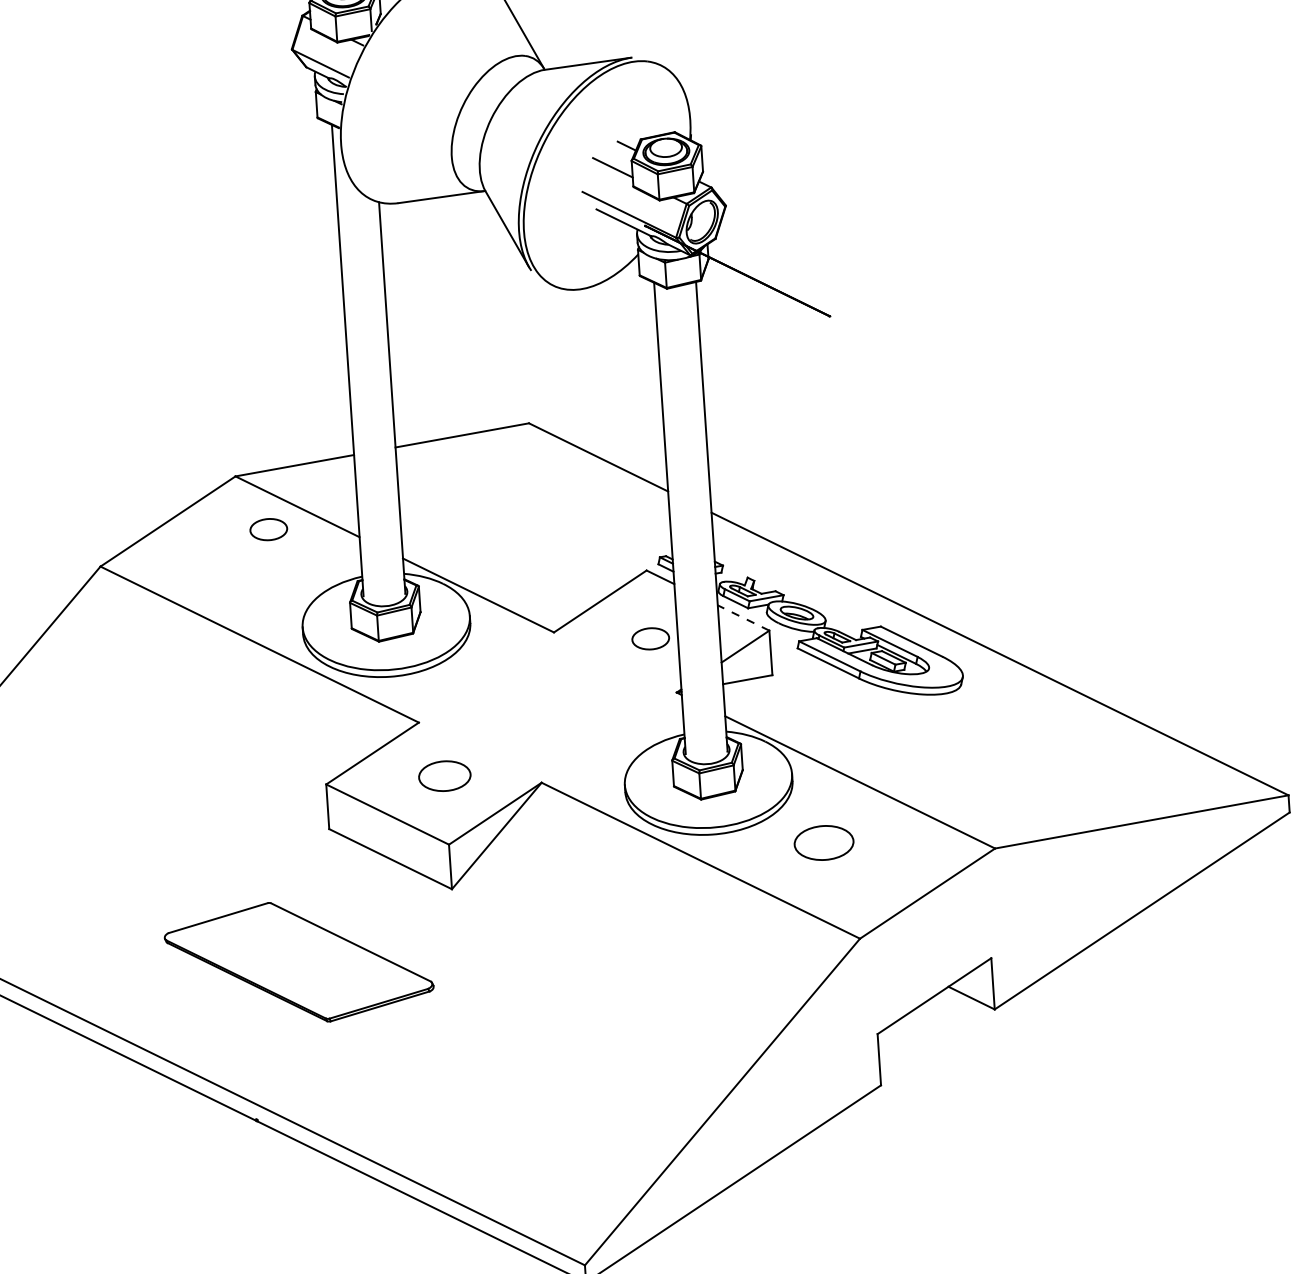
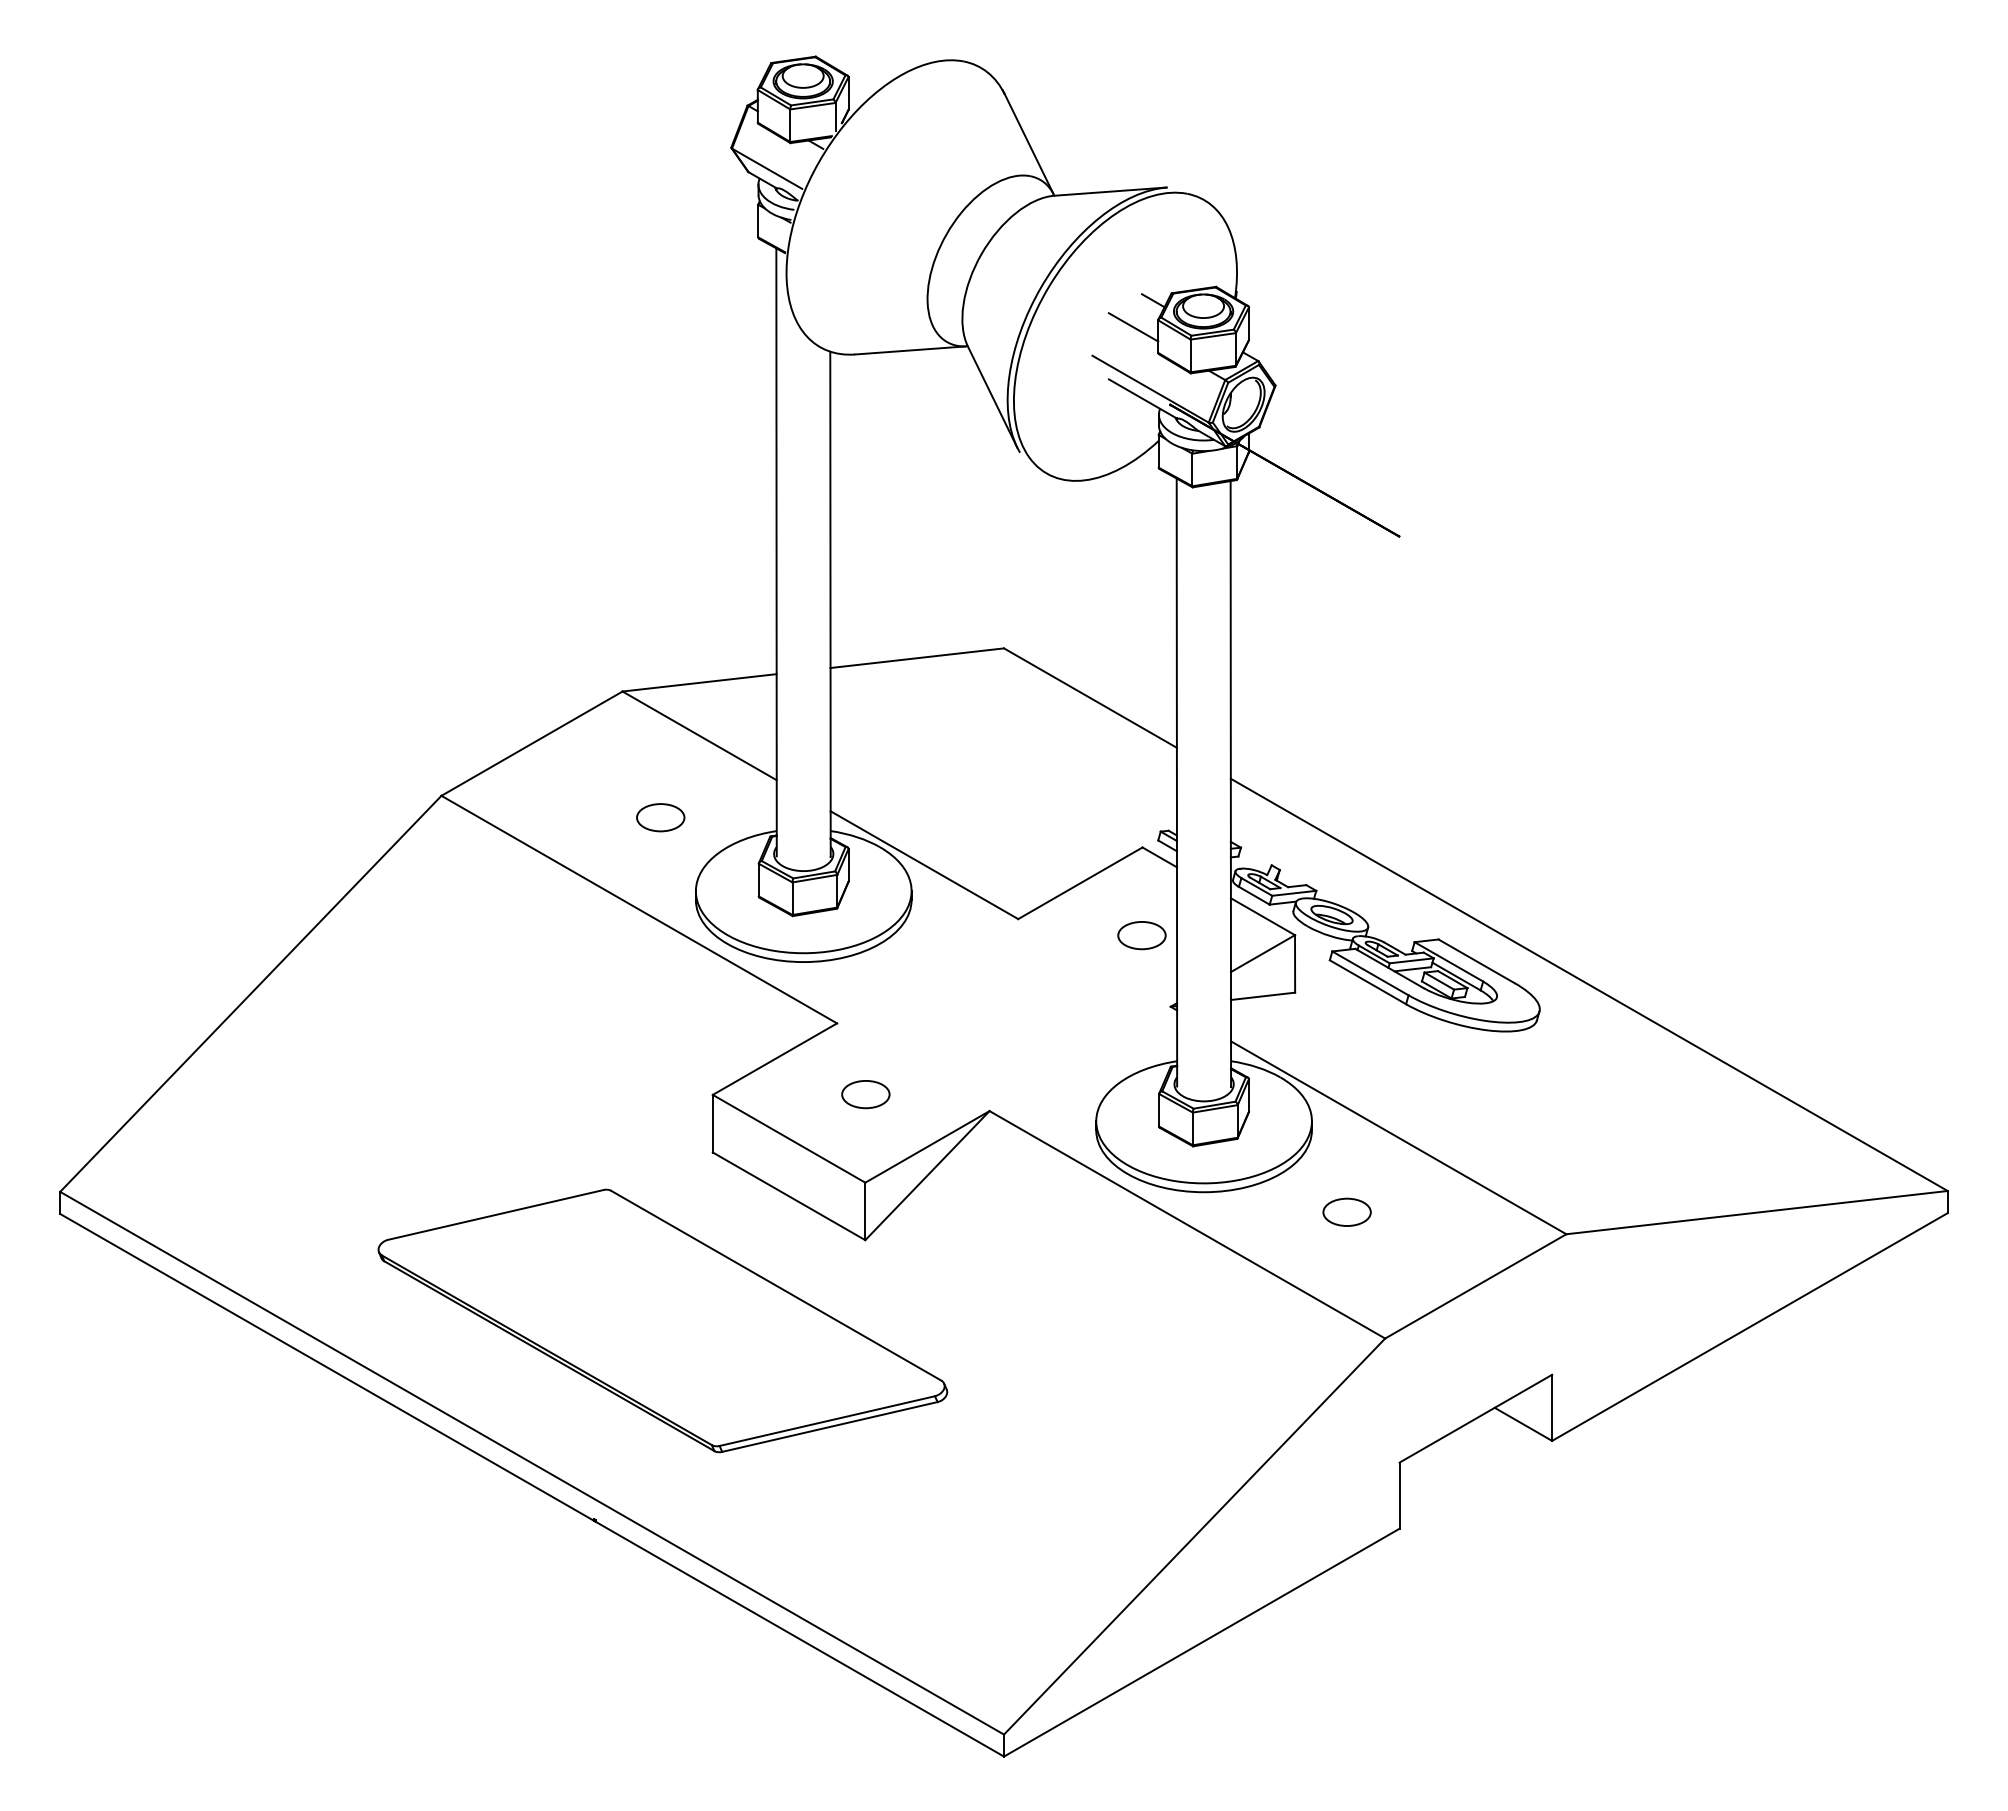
part: (268, 529) -> (660, 817), moved
line: (743, 617) -> (1262, 916), dashed -> solid
part: (444, 776) -> (865, 1094), size x0.71
part: (823, 842) -> (1346, 1211), size x0.62
part: (298, 961) -> (662, 1320), size x1.67

